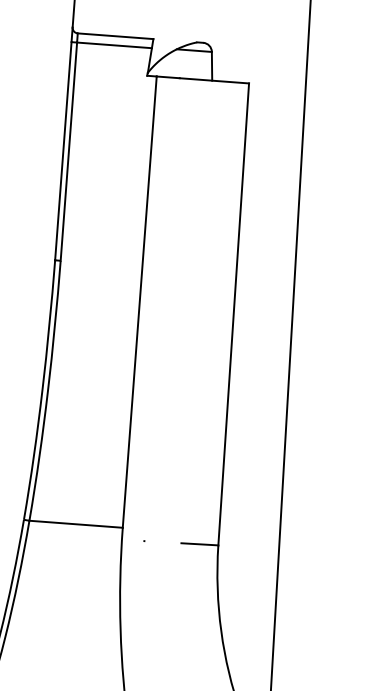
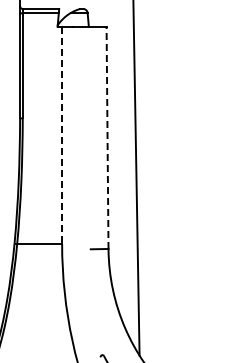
line: (140, 302) -> (62, 135), solid -> dashed
line: (233, 313) -> (107, 137), solid -> dashed

